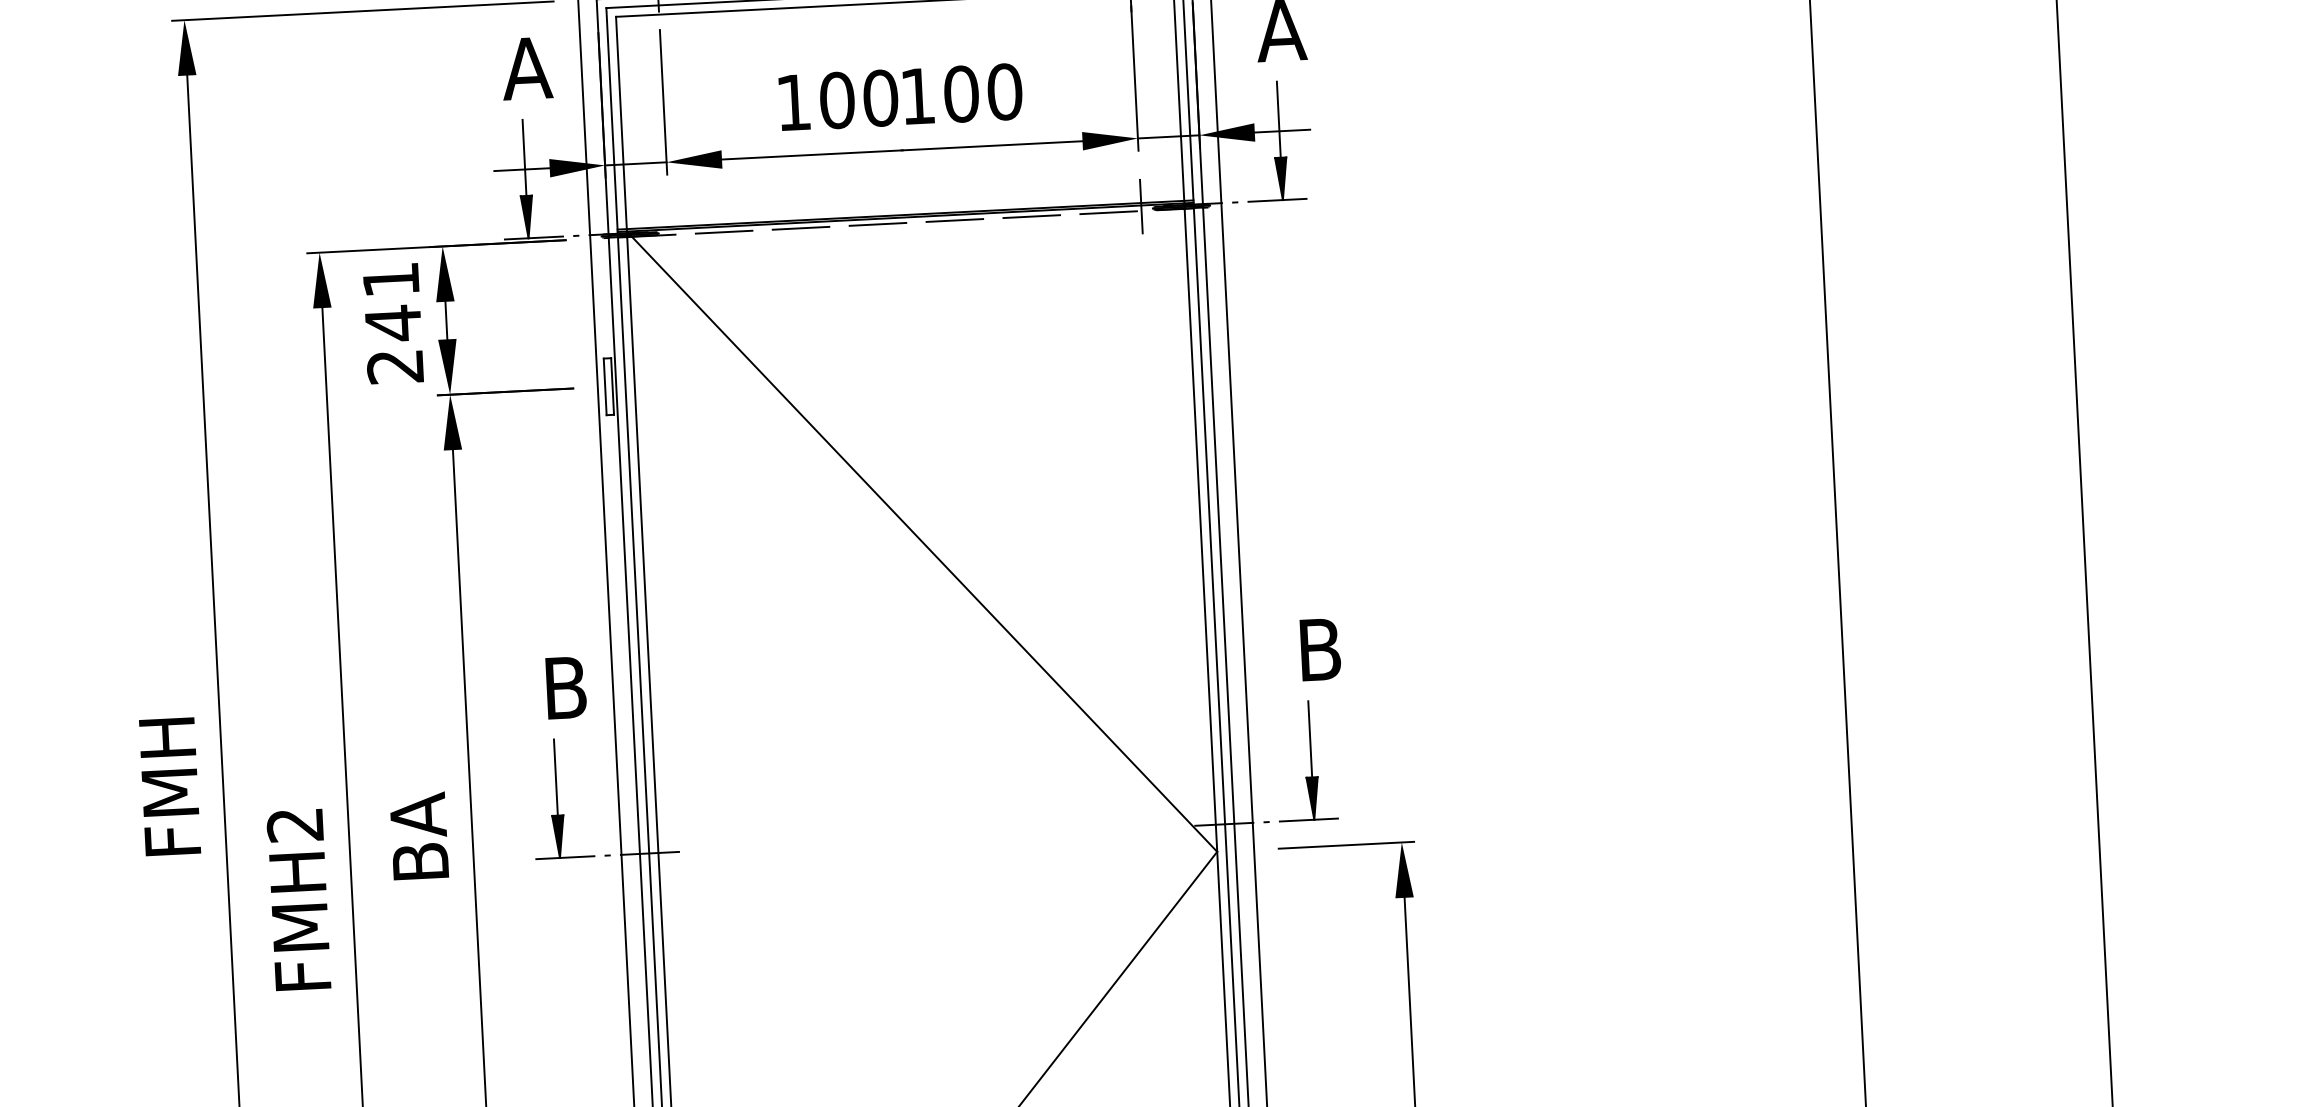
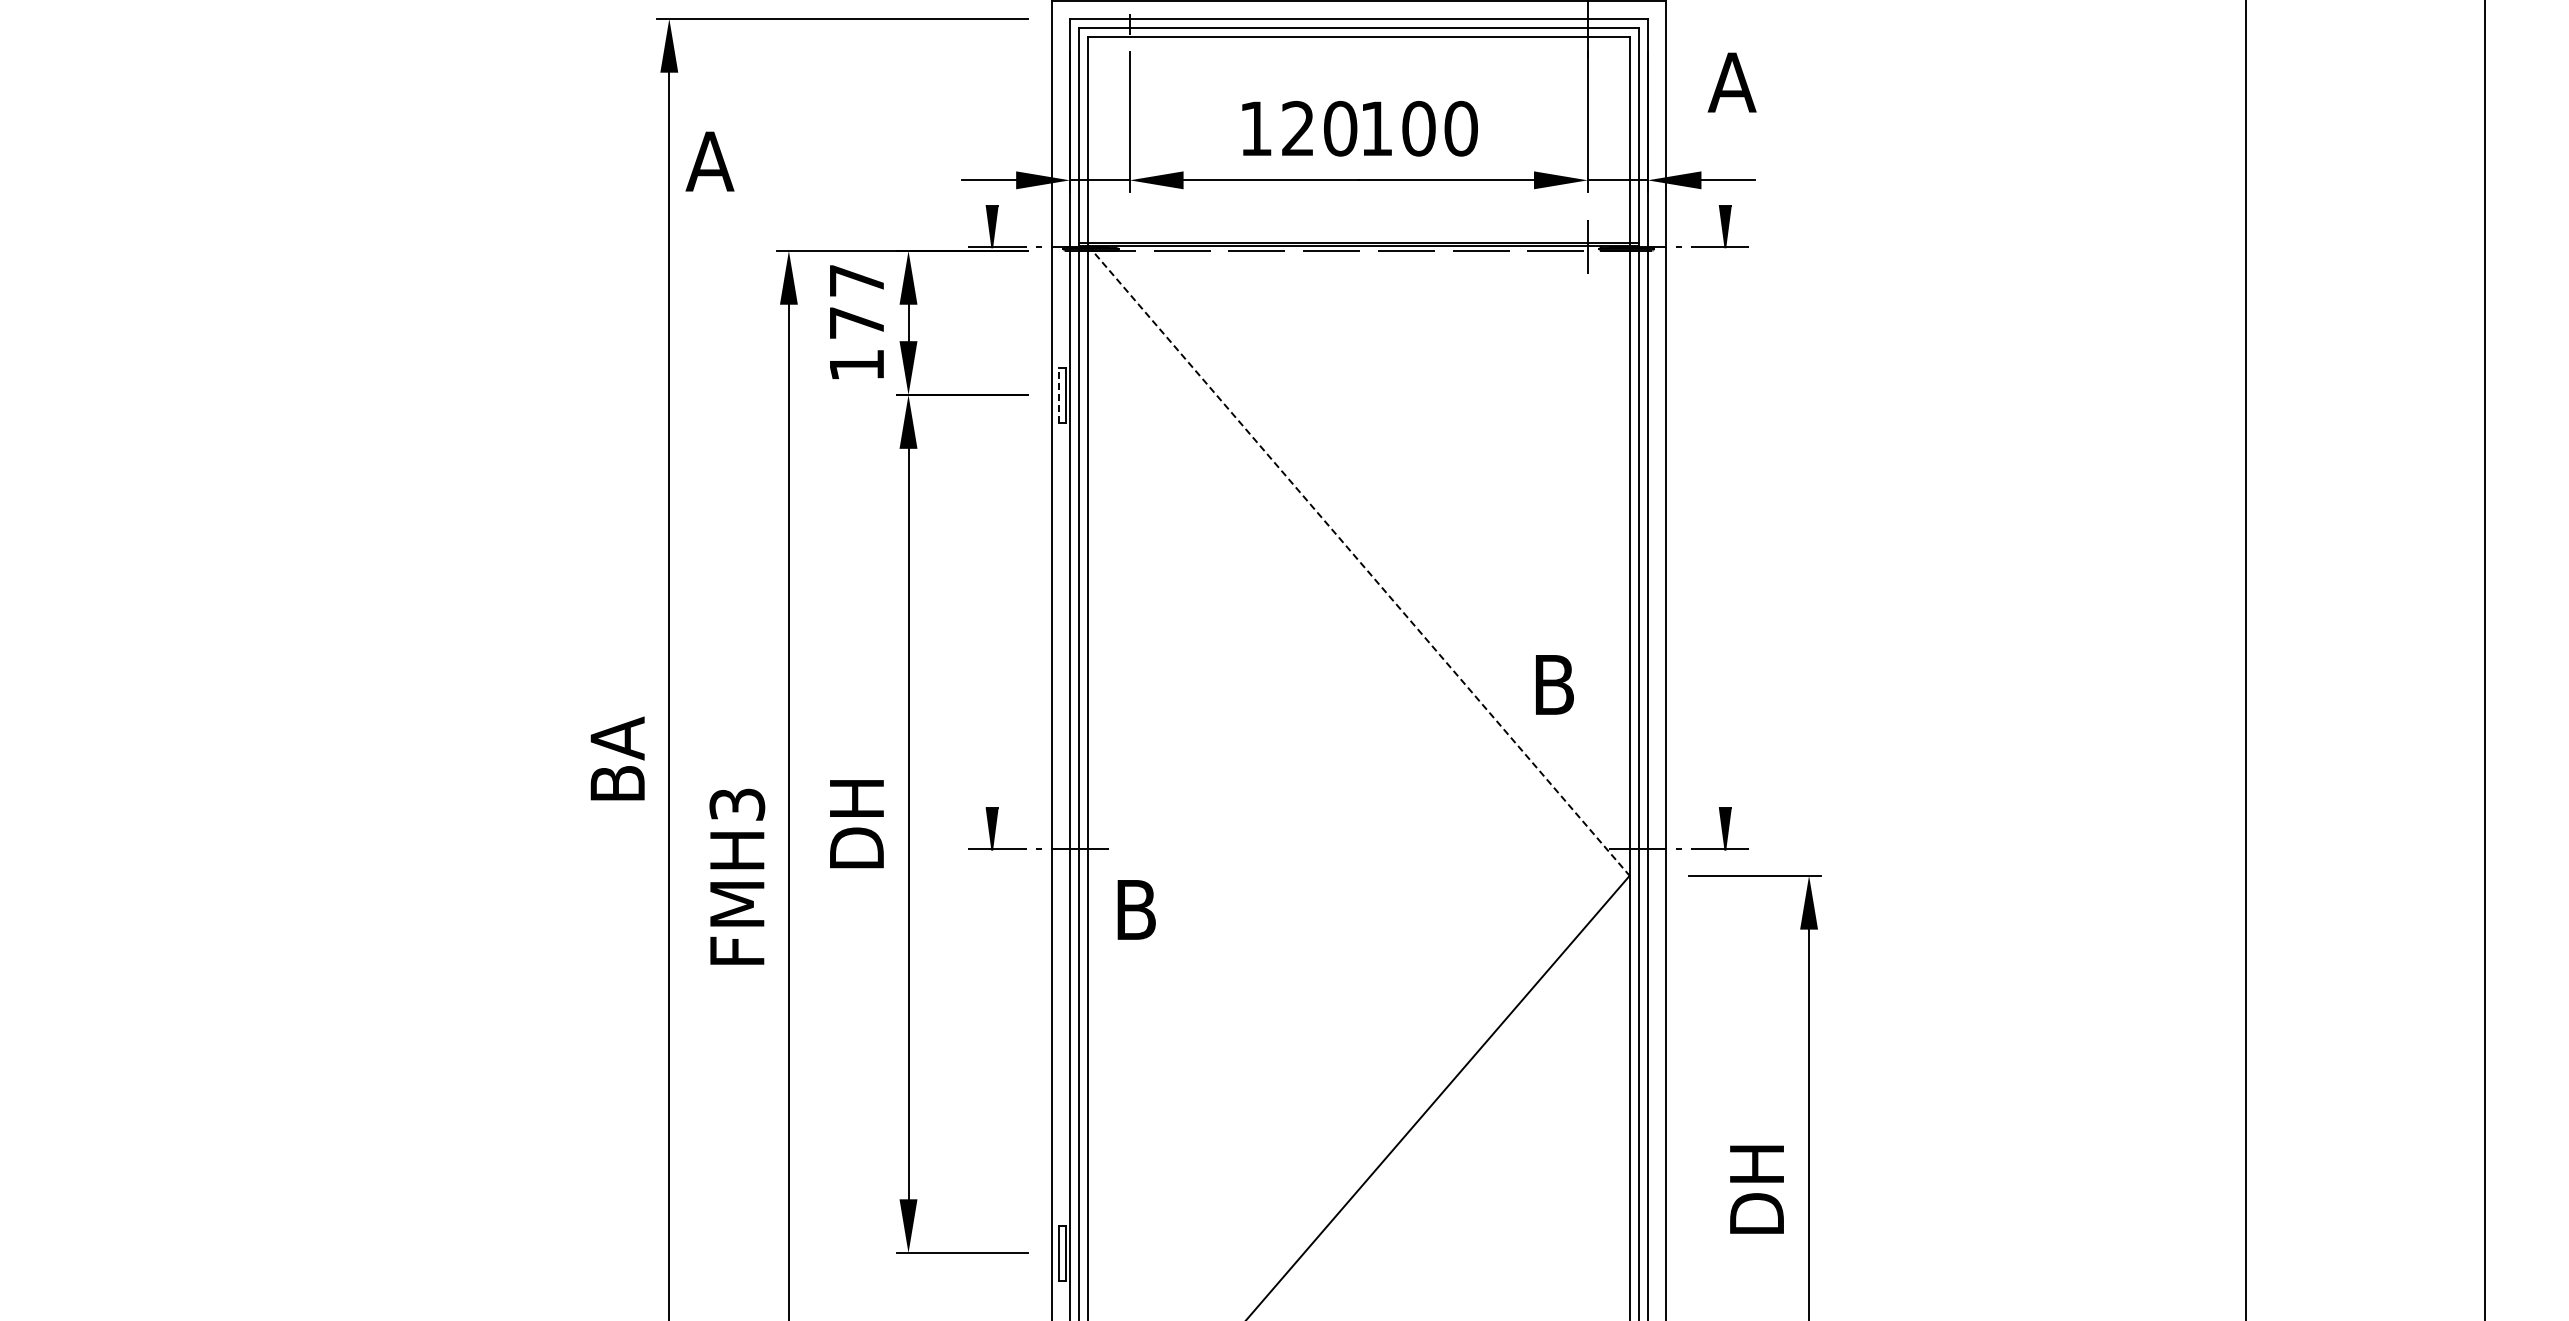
text: (526, 68) -> (709, 161), moved
text: (837, 100) -> (1298, 128), 100 -> 120
line: (1278, 120) -> (1725, 169), removed
line: (524, 158) -> (992, 169), removed
text: (392, 323) -> (856, 323), 241 -> 177
line: (605, 387) -> (1059, 395), solid -> dashed
line: (921, 541) -> (1358, 560), solid -> dashed
text: (1320, 649) -> (1554, 684), moved
text: (566, 687) -> (1136, 909), moved
line: (1310, 739) -> (1725, 771), removed
line: (556, 777) -> (992, 771), removed
text: (169, 786) -> (617, 761), FMH -> BA
text: (295, 824) -> (737, 804), FMH2 -> FMH3
text: (418, 838) -> (856, 823), BA -> DH

